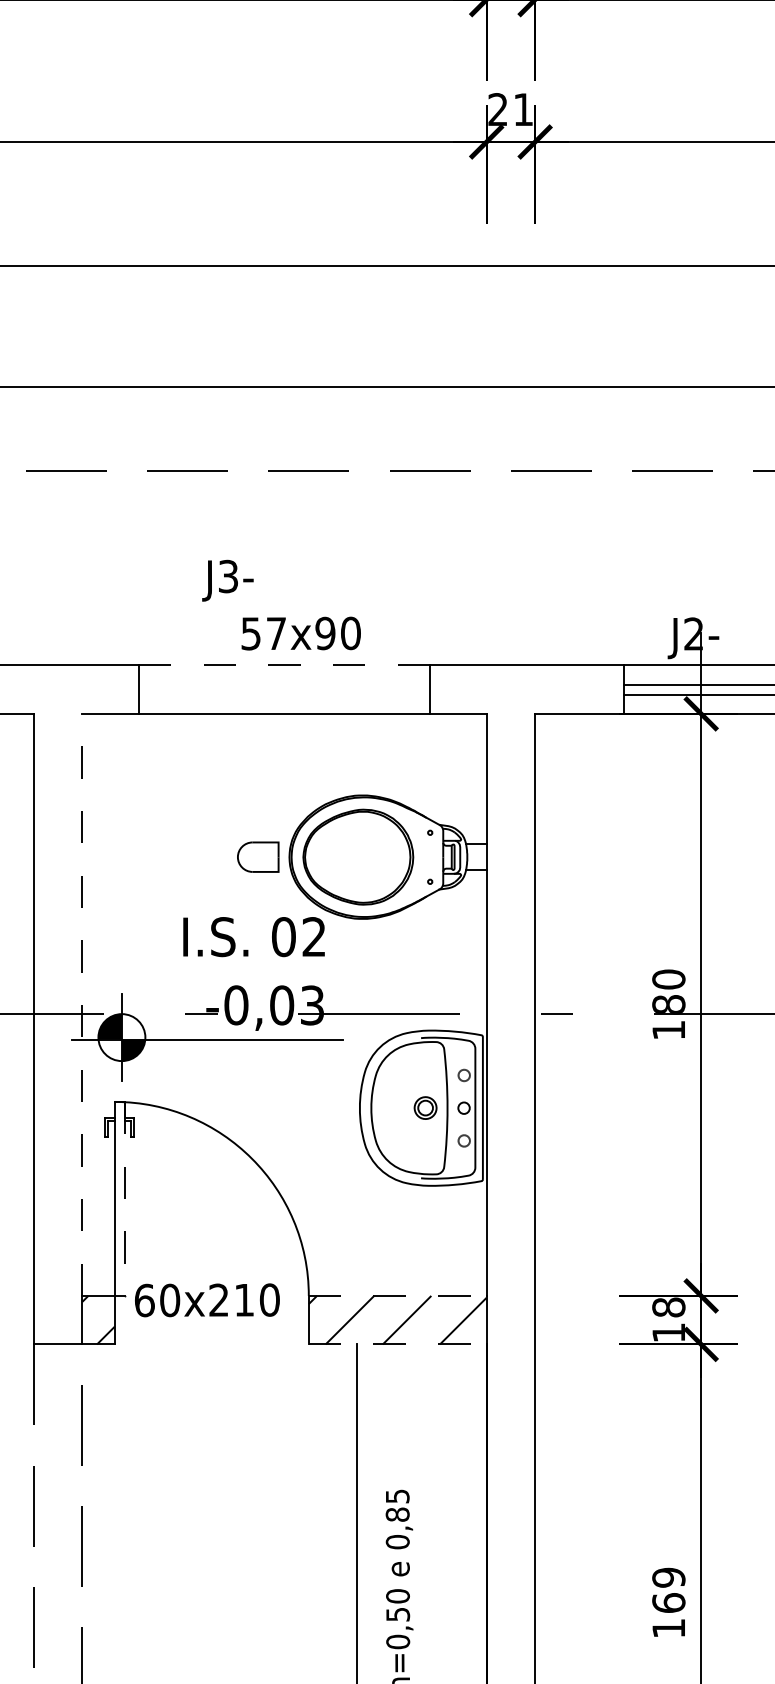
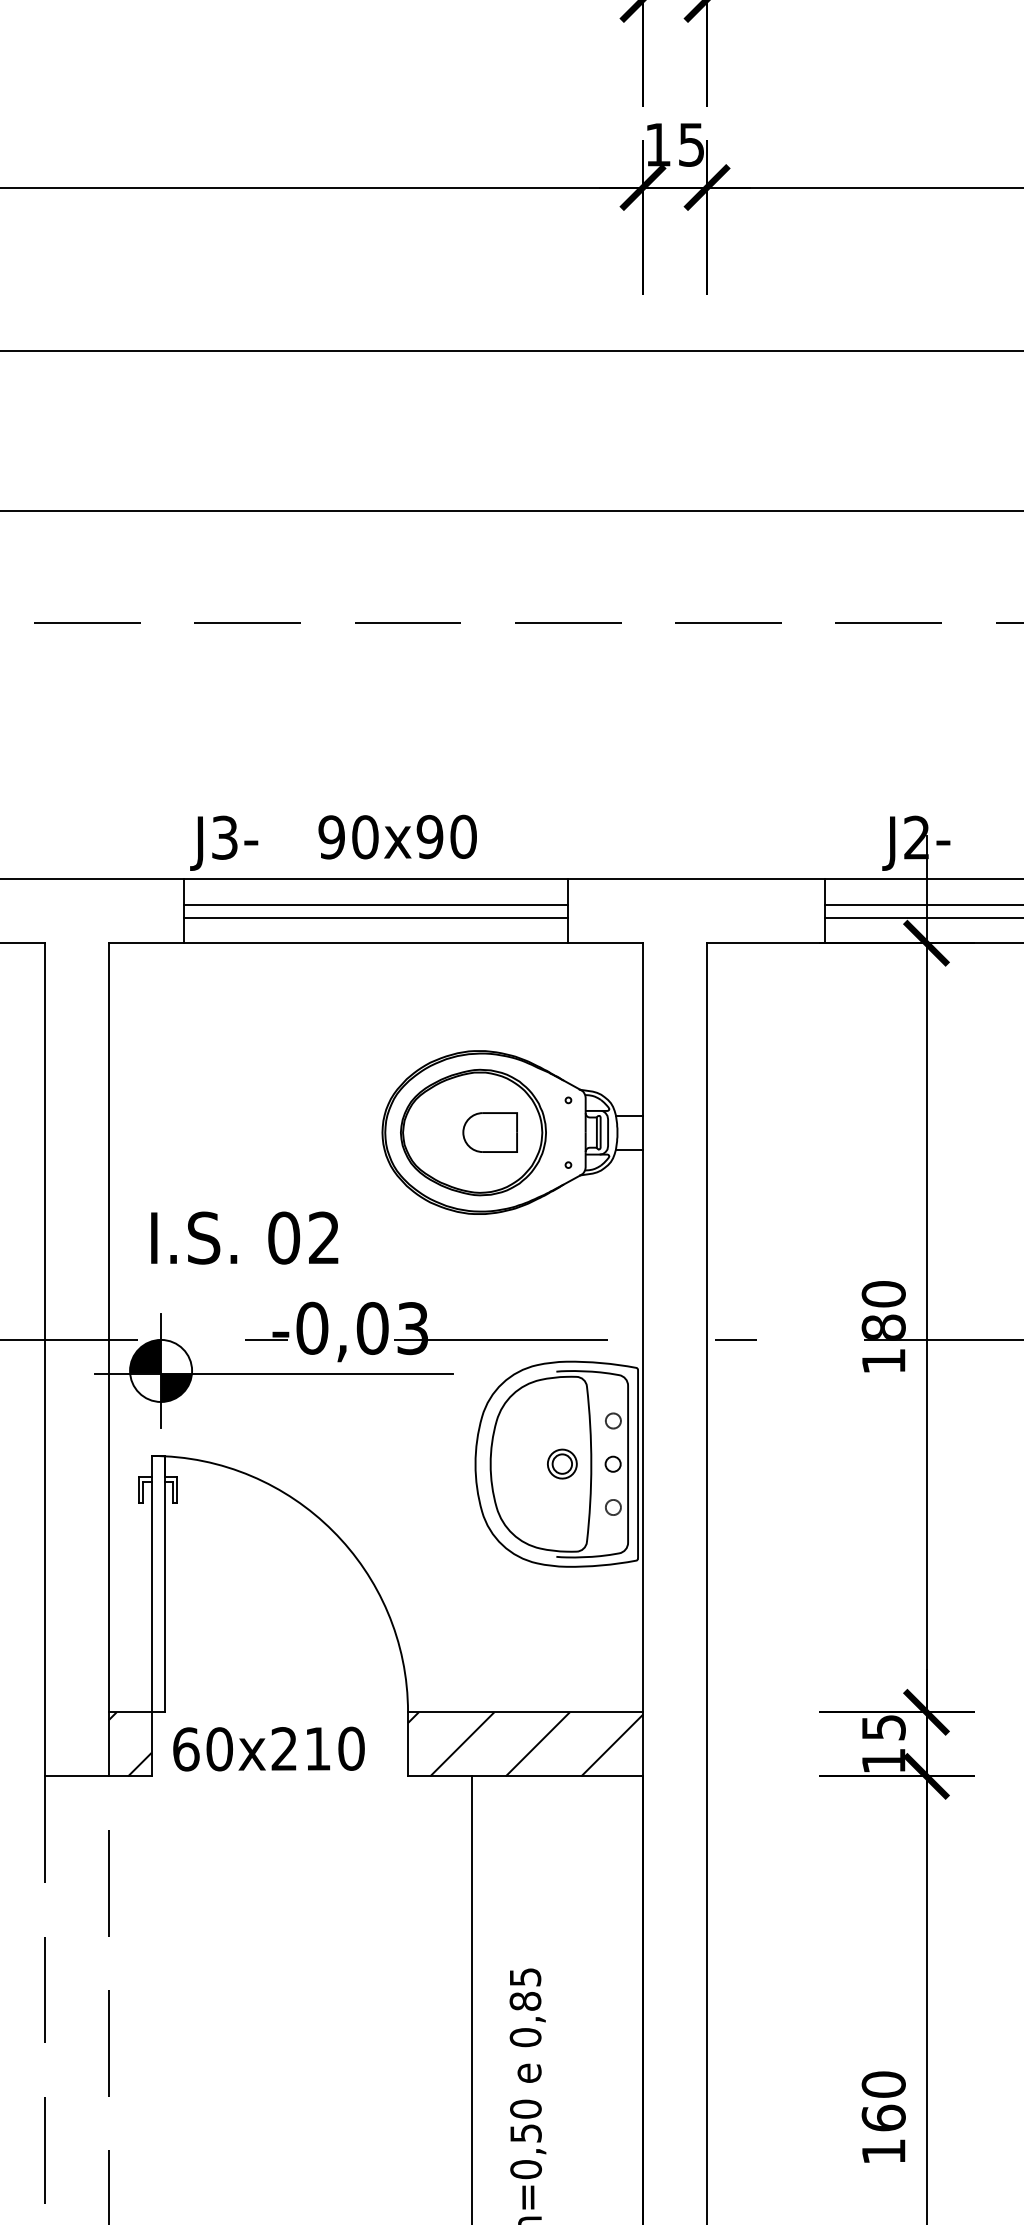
text: (510, 109) -> (674, 144), 21 -> 15
text: (228, 580) -> (224, 842), moved
text: (263, 633) -> (348, 837), 57x90 -> 90x90
line: (284, 665) -> (375, 879), dashed -> solid
line: (284, 684) -> (375, 904), added
line: (284, 694) -> (375, 917), added
part: (257, 857) -> (489, 1132), moved
text: (253, 936) -> (244, 1237), moved
line: (82, 1004) -> (108, 1327), dashed -> solid
line: (124, 1199) -> (164, 1584), dashed -> solid
line: (398, 1296) -> (526, 1712), dashed -> solid
text: (207, 1299) -> (268, 1748), moved
text: (668, 1307) -> (883, 1727), 18 -> 15
line: (398, 1344) -> (526, 1776), dashed -> solid
text: (668, 1577) -> (883, 2084), 169 -> 160

